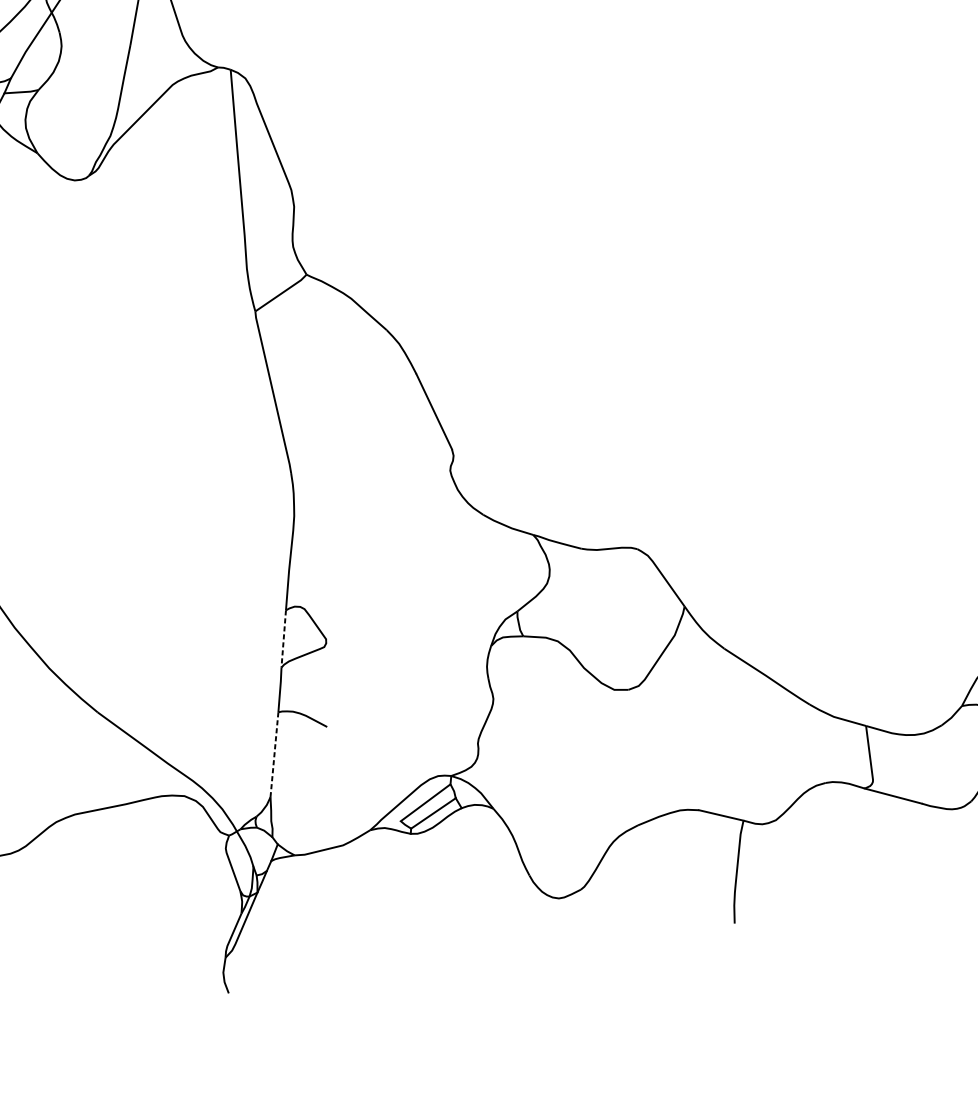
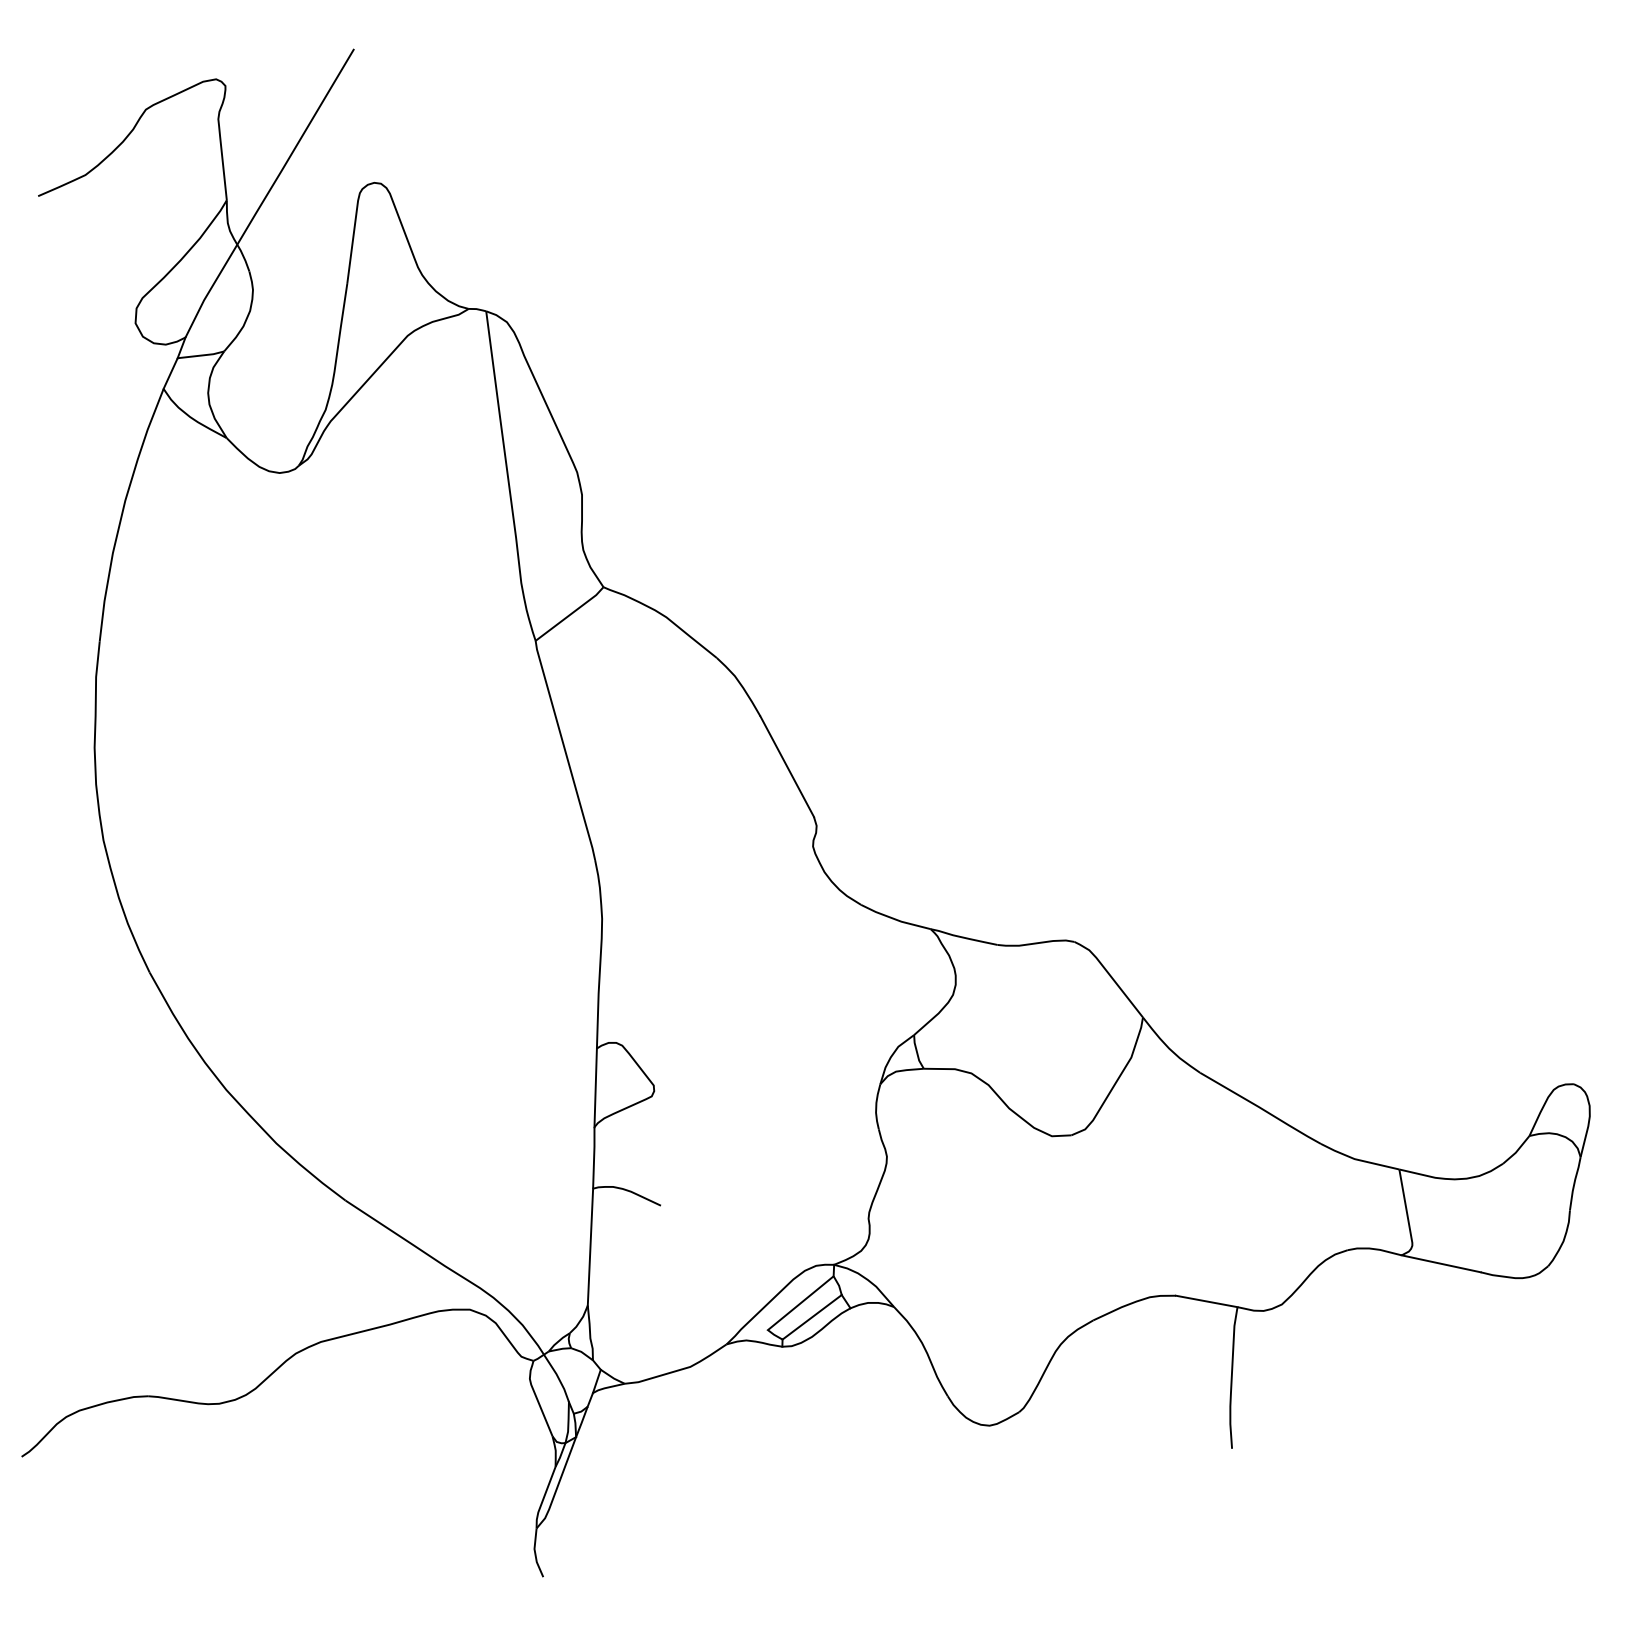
line: (283, 639) -> (595, 1088), dashed -> solid
line: (274, 755) -> (590, 1247), dashed -> solid

